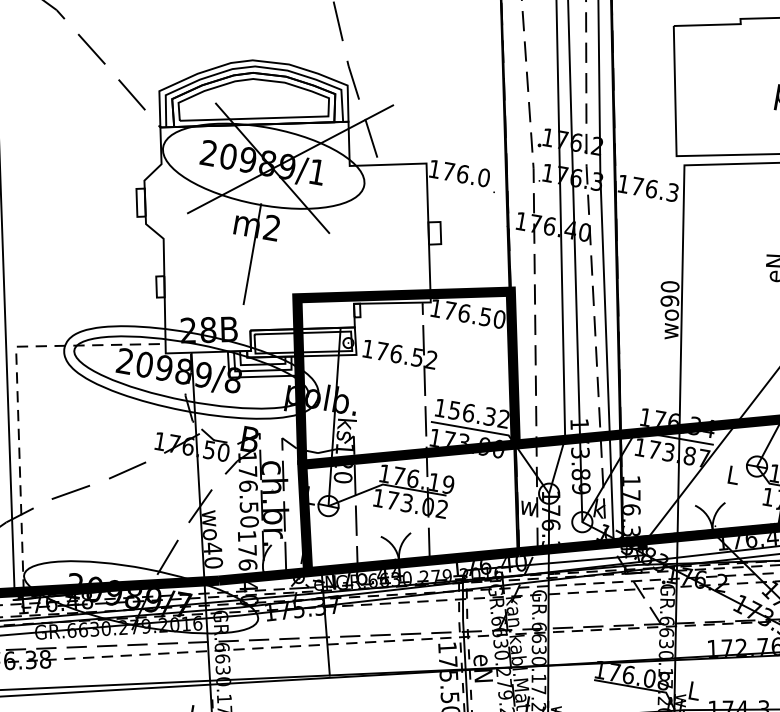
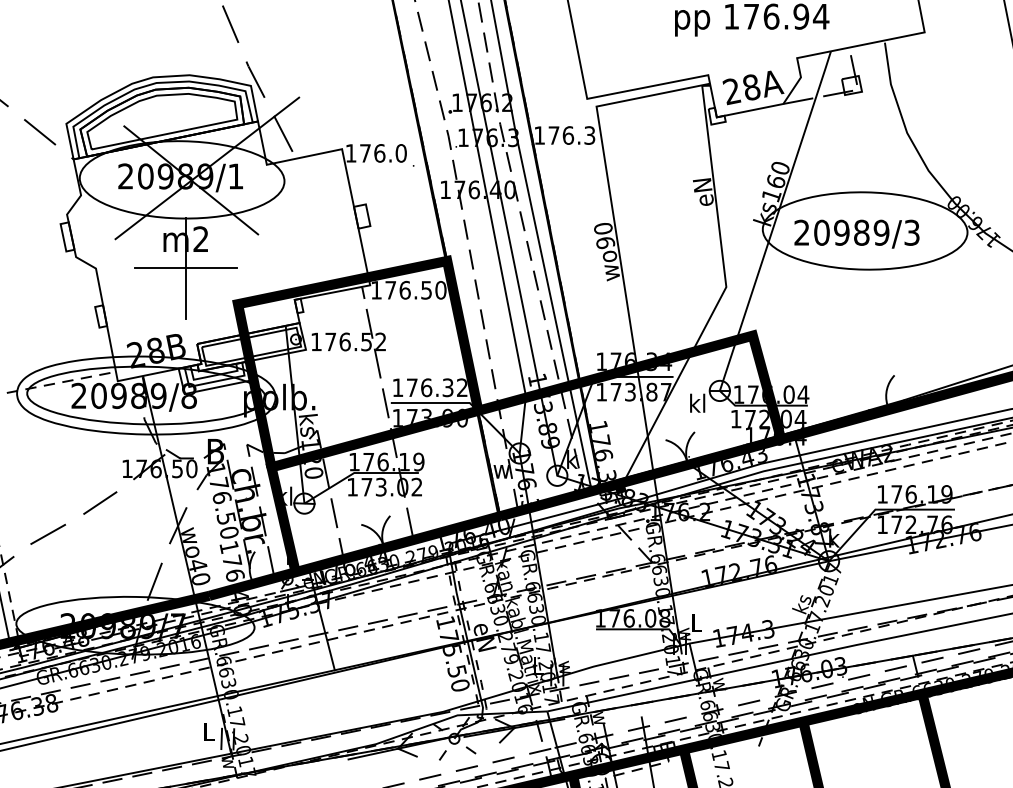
line: (251, 254) -> (185, 268), added
text: (454, 410) -> (412, 387), 156.32 -> 176.32
text: (733, 474) -> (697, 402), L -> kl
text: (312, 495) -> (286, 495), L -> kl

